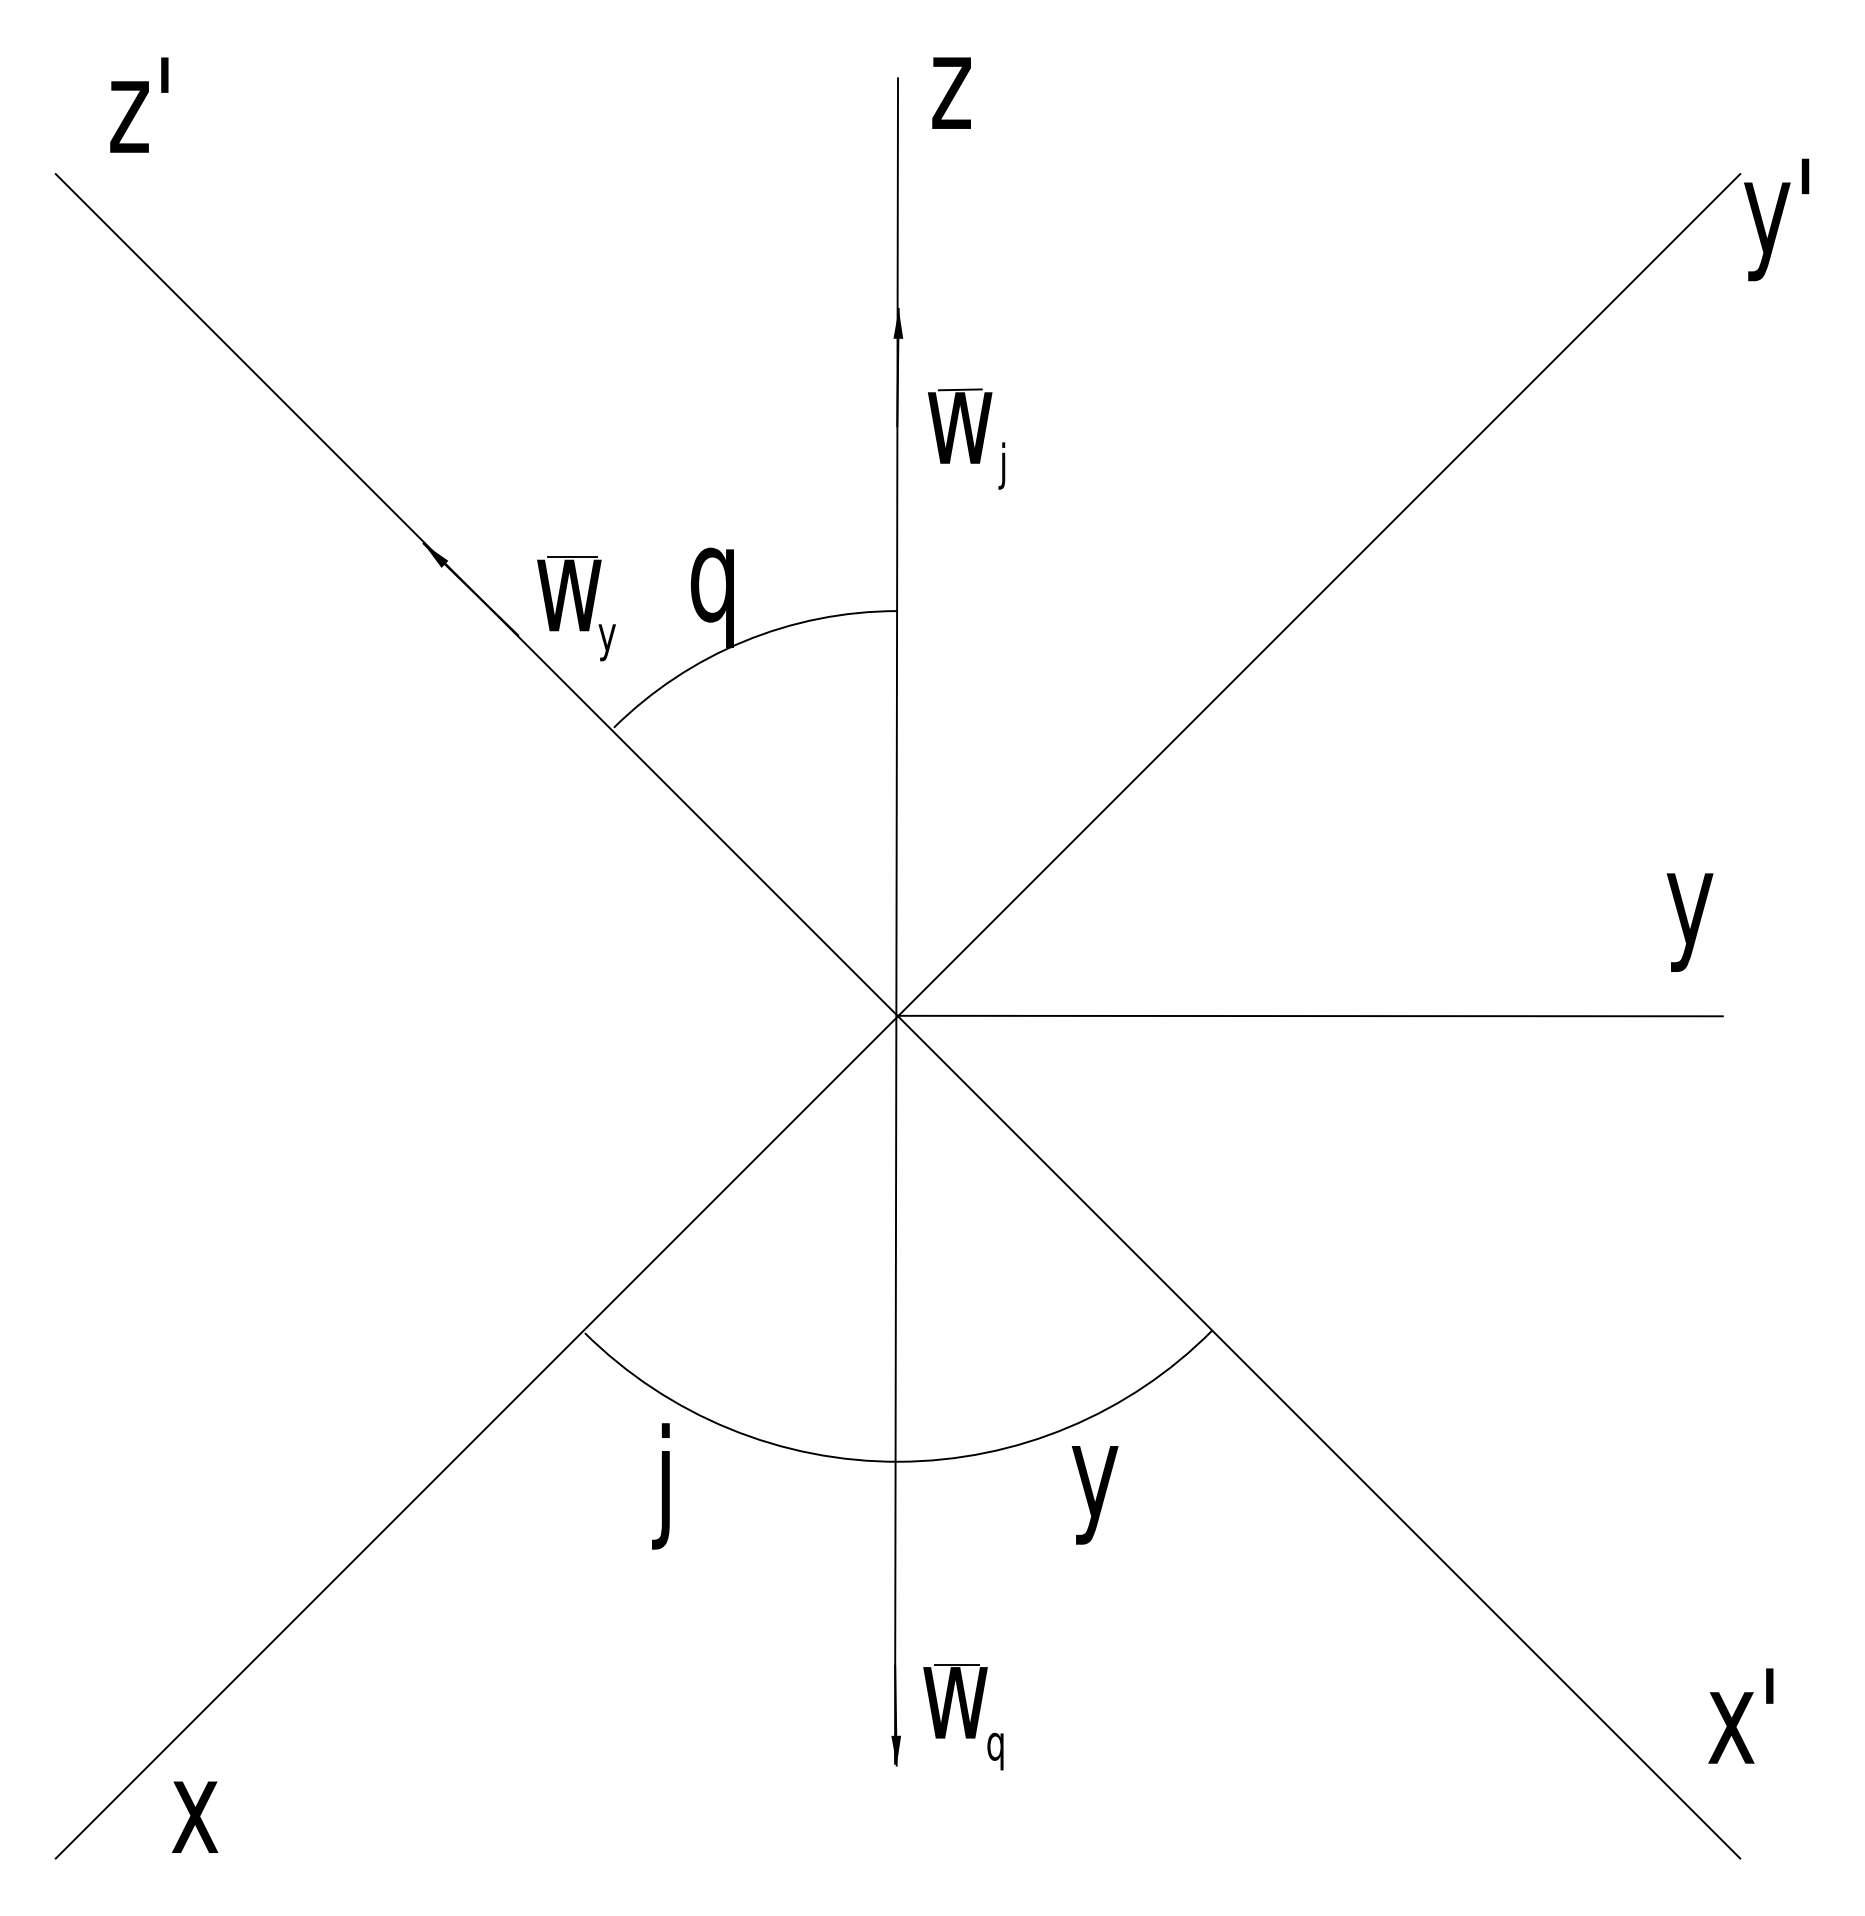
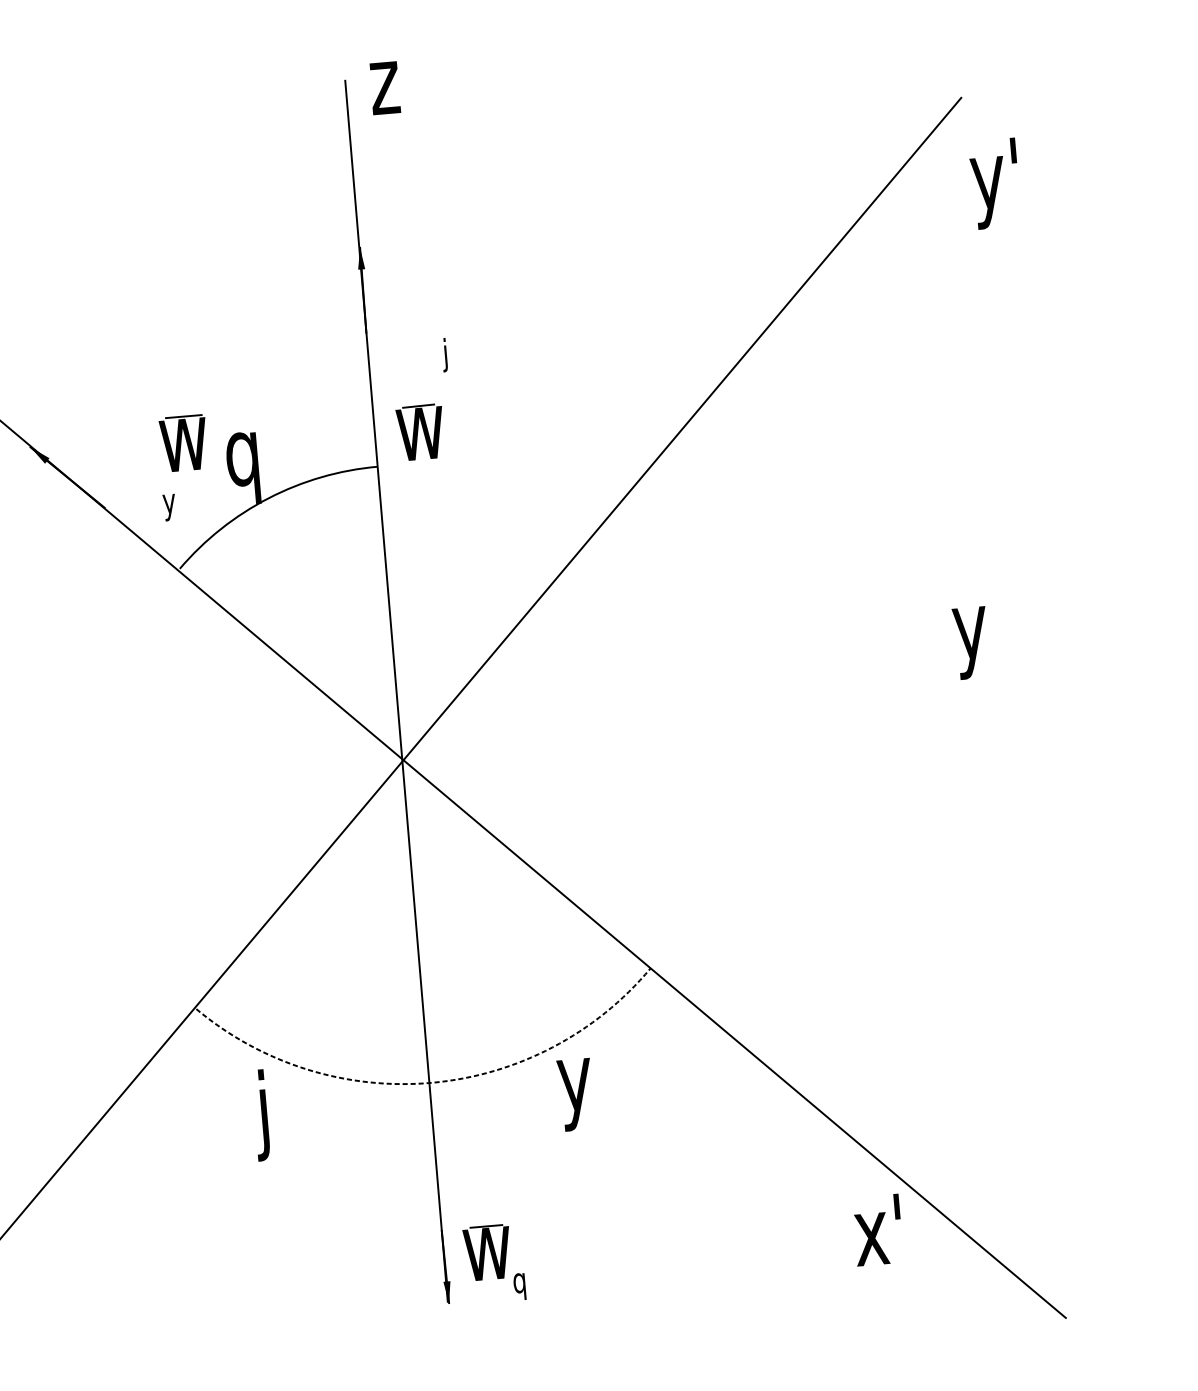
text: (1776, 219) -> (995, 183), moved
part: (960, 425) -> (420, 431), moved
part: (569, 593) -> (184, 443), moved
line: (1309, 1015) -> (701, 734), removed
arc: (899, 1461) -> (432, 1082), solid -> dashed
text: (1740, 1715) -> (877, 1229), moved

